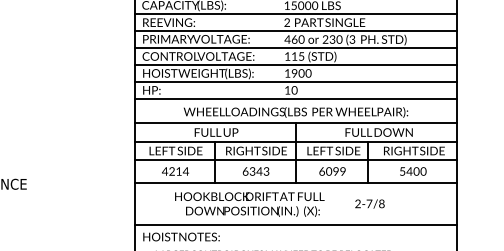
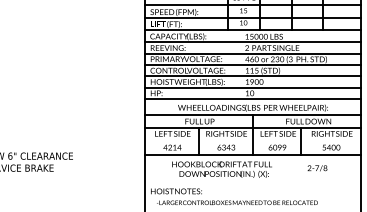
line: (295, 159) -> (252, 139), removed
text: (369, 204) -> (317, 168), moved
line: (295, 225) -> (252, 183), removed

